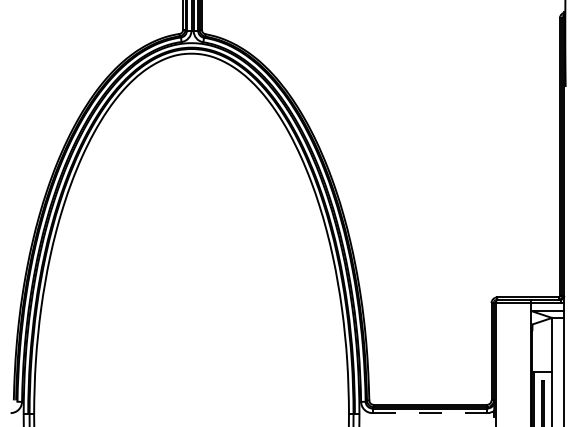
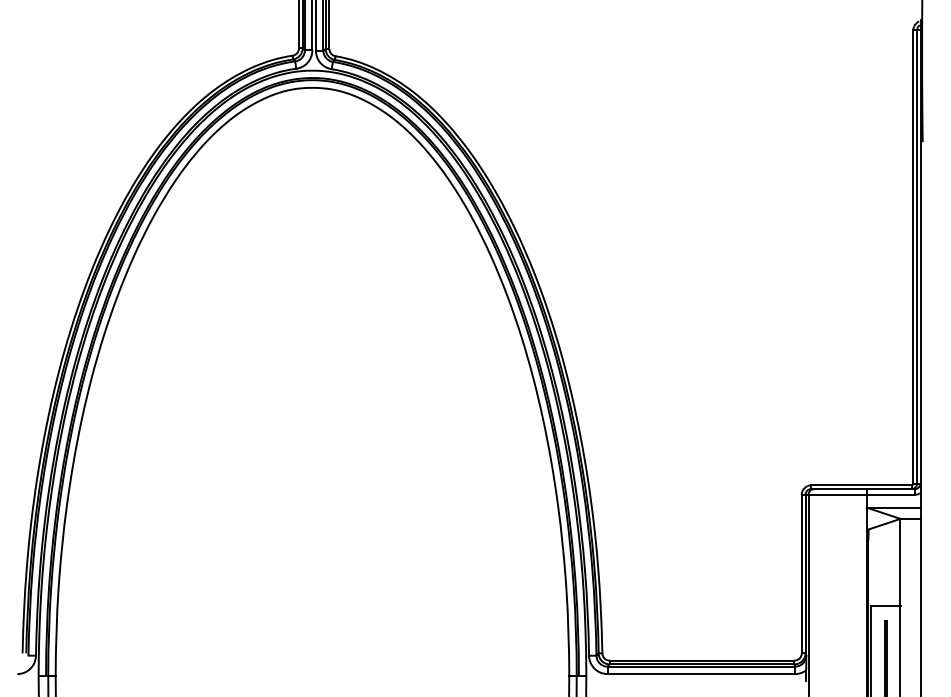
line: (429, 413) -> (700, 674), dashed -> solid

